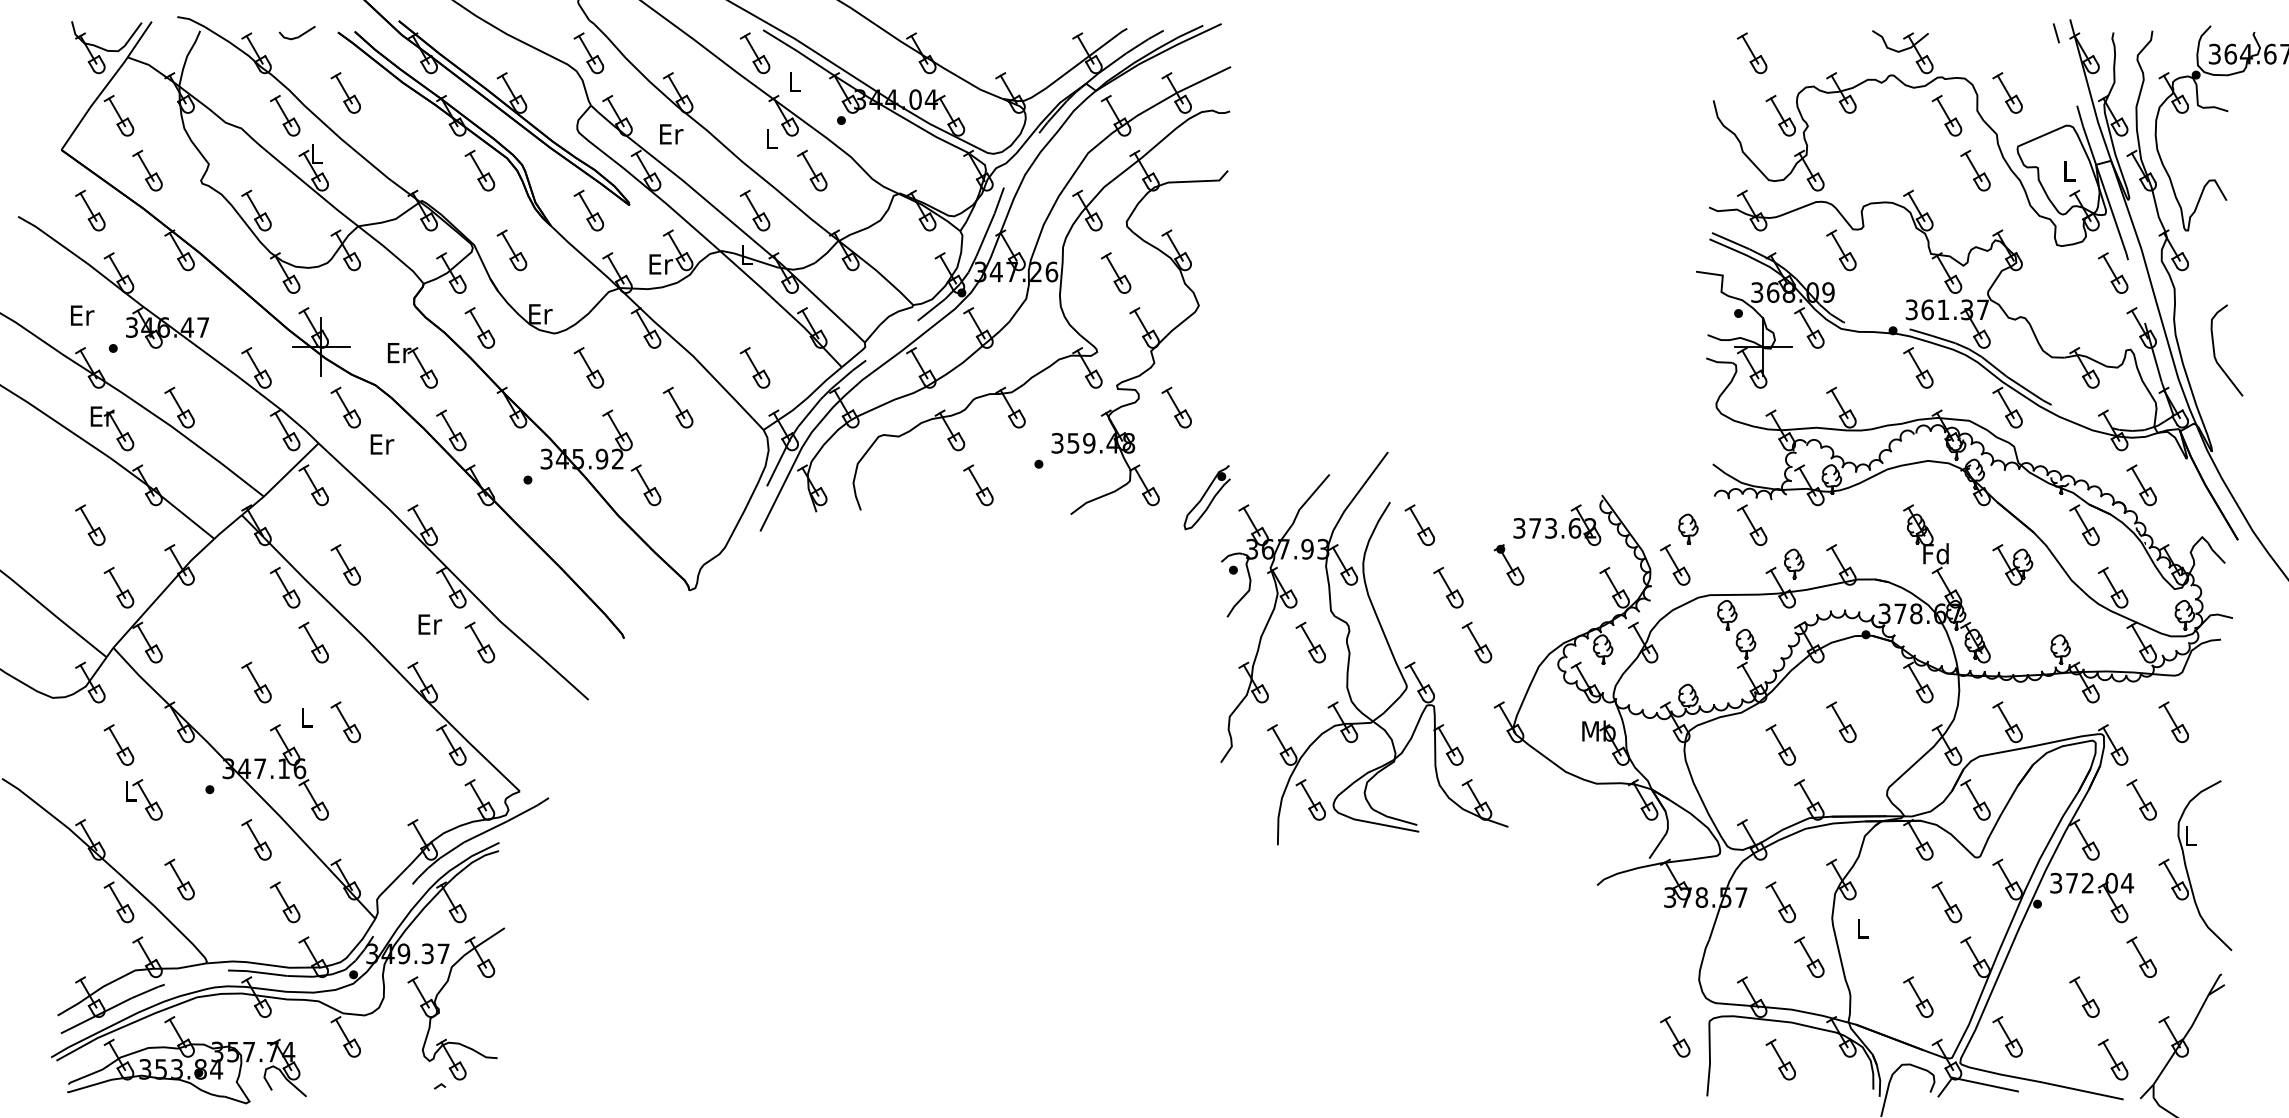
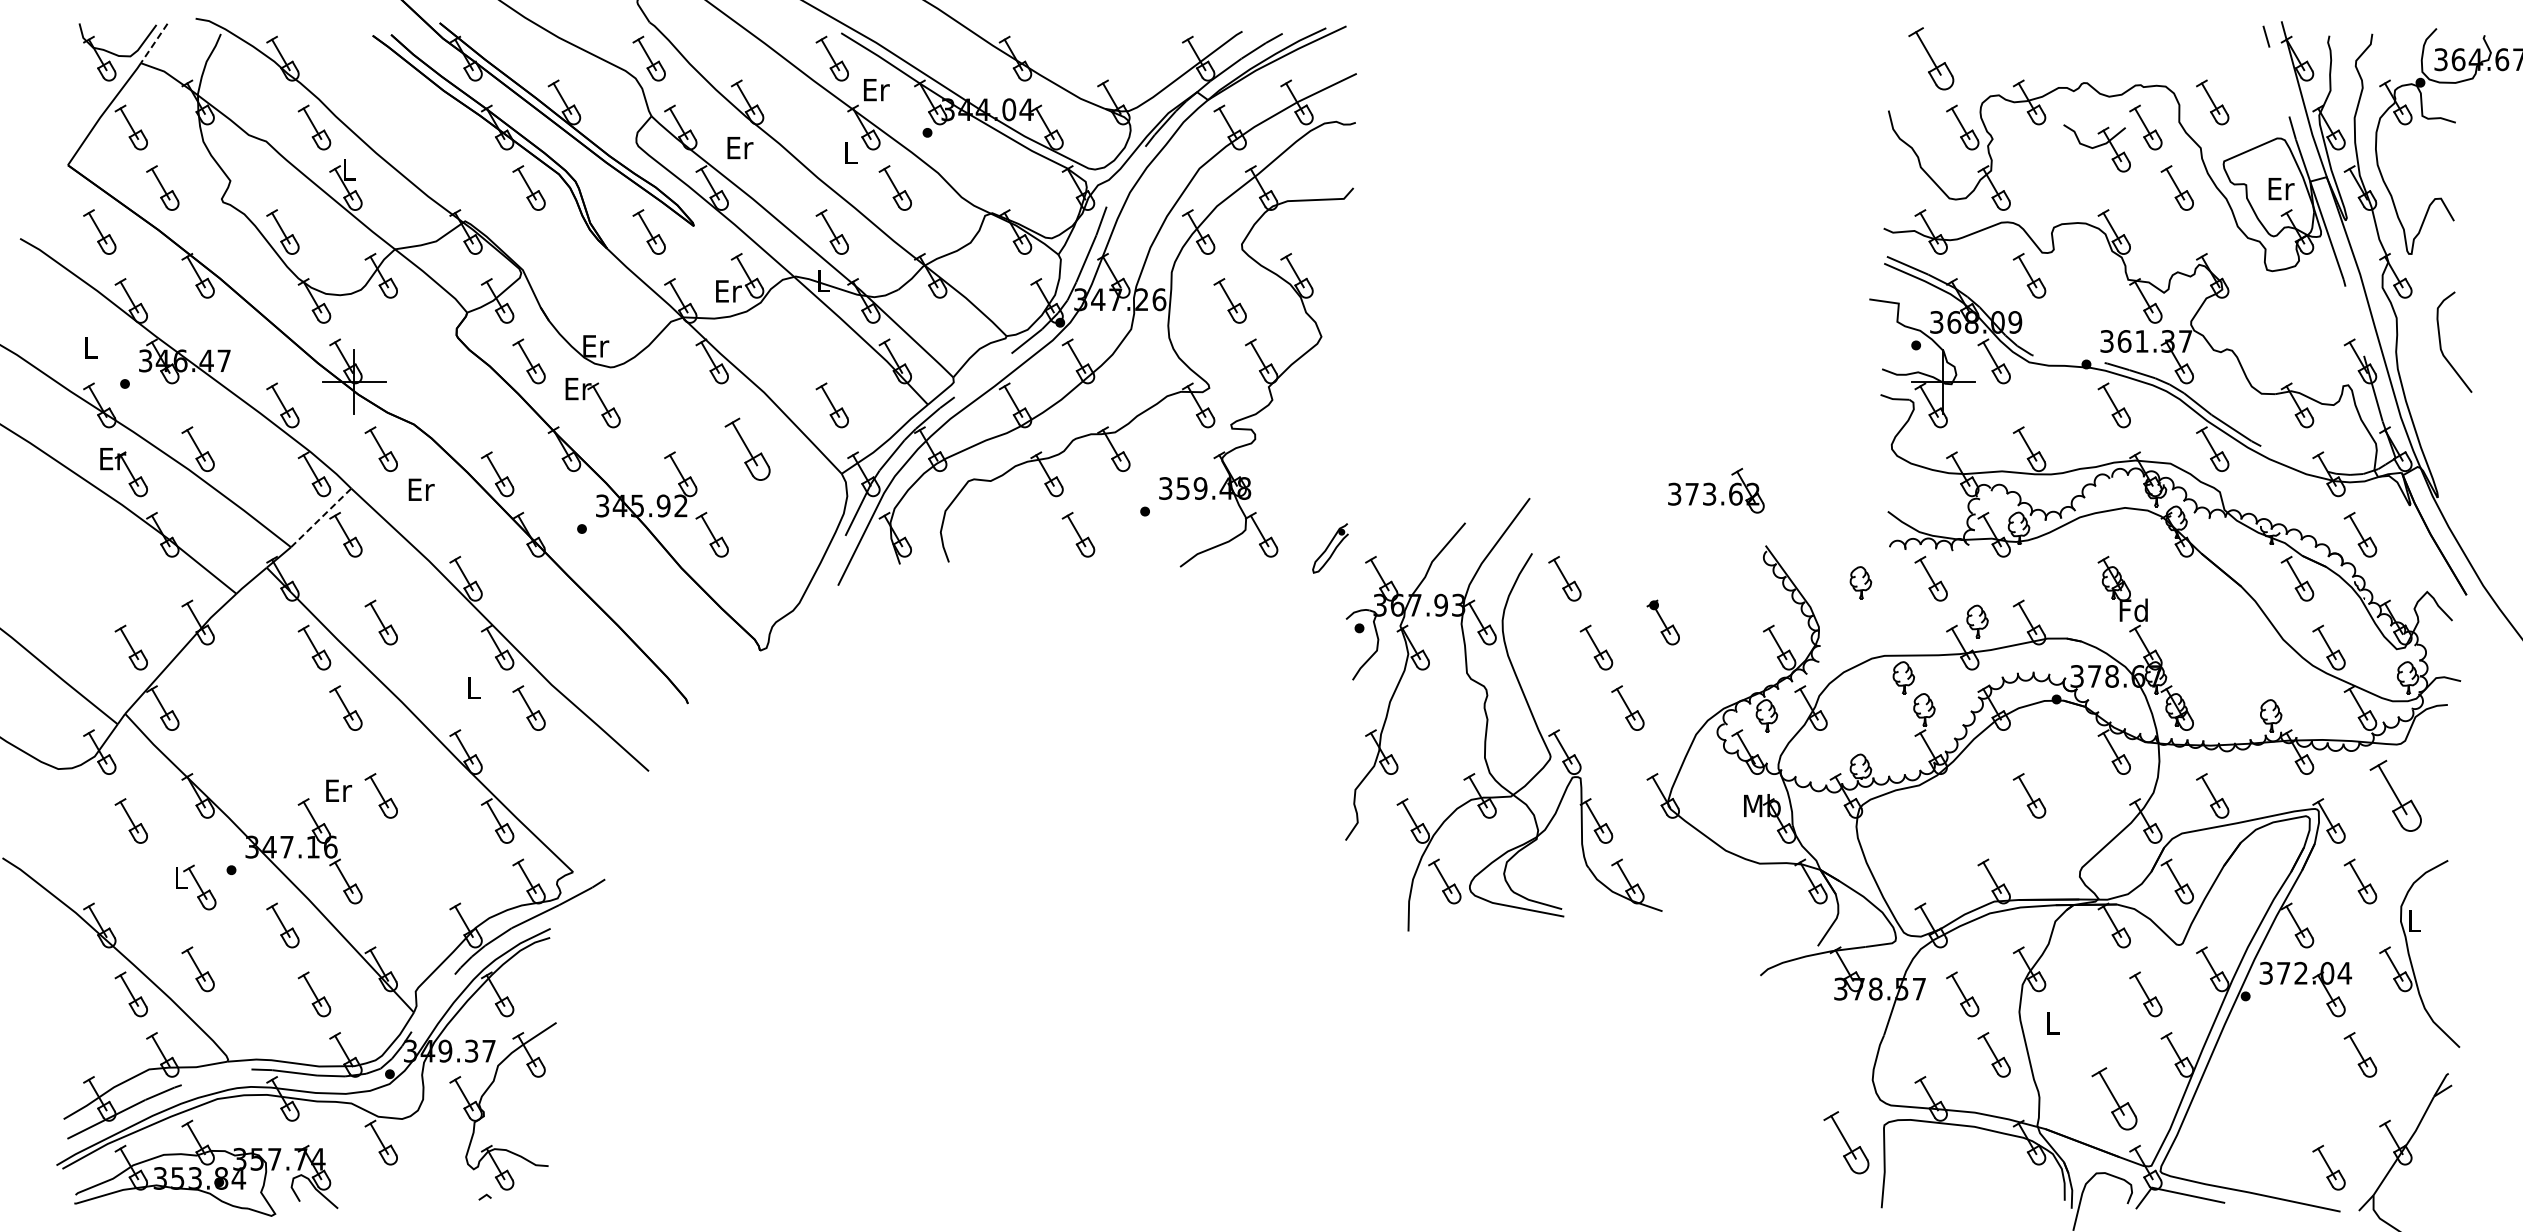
line: (298, 35) -> (329, 39), removed
line: (140, 39) -> (154, 43), solid -> dashed
part: (1902, 52) -> (2096, 148), moved
part: (1751, 53) -> (1930, 58), size x1.4
text: (795, 82) -> (876, 90), L -> Er
part: (345, 93) -> (380, 102), removed
text: (2070, 171) -> (2281, 188), L -> Er
part: (512, 250) -> (564, 275), removed
part: (2112, 272) -> (2328, 300), removed
text: (82, 315) -> (91, 347), Er -> L
curve: (2215, 351) -> (2441, 343), moved
part: (405, 362) -> (585, 399), moved
part: (588, 367) -> (648, 405), removed
part: (678, 407) -> (747, 448), size x1.4
part: (1176, 407) -> (1296, 448), removed
line: (291, 469) -> (321, 517), solid -> dashed
part: (1207, 497) -> (1330, 548), size x0.7
part: (90, 524) -> (99, 578), removed
part: (1557, 524) -> (1716, 490), moved
part: (1675, 564) -> (1846, 622), removed
part: (2012, 564) -> (2218, 622), removed
text: (430, 624) -> (474, 688), Er -> L
part: (1310, 642) -> (1444, 707), removed
part: (256, 681) -> (282, 751), removed
text: (307, 717) -> (339, 790), L -> Er
part: (2173, 721) -> (2395, 795), size x1.6
part: (1780, 744) -> (1962, 820), removed
part: (144, 799) -> (196, 887), moved
part: (1917, 996) -> (2113, 1098), size x1.4
part: (2084, 996) -> (2297, 1098), removed
part: (1675, 1036) -> (1846, 1142), size x1.4
part: (2007, 1036) -> (2212, 1142), removed
part: (1780, 1059) -> (1962, 1167), removed

